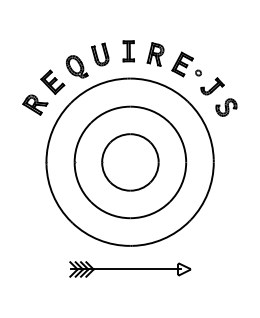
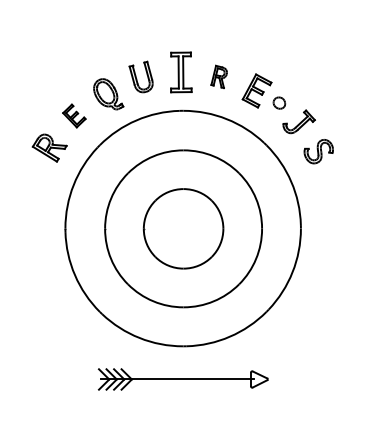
part: (128, 51) -> (181, 72), size x1.4
part: (155, 54) -> (219, 76), size x0.7
part: (198, 72) -> (279, 102), size x1.6
part: (52, 81) -> (74, 115), size x0.7

